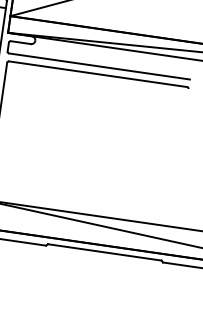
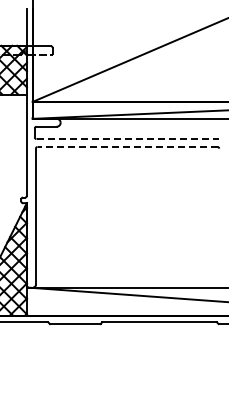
line: (100, 66) -> (128, 139), solid -> dashed
line: (98, 73) -> (127, 146), solid -> dashed

